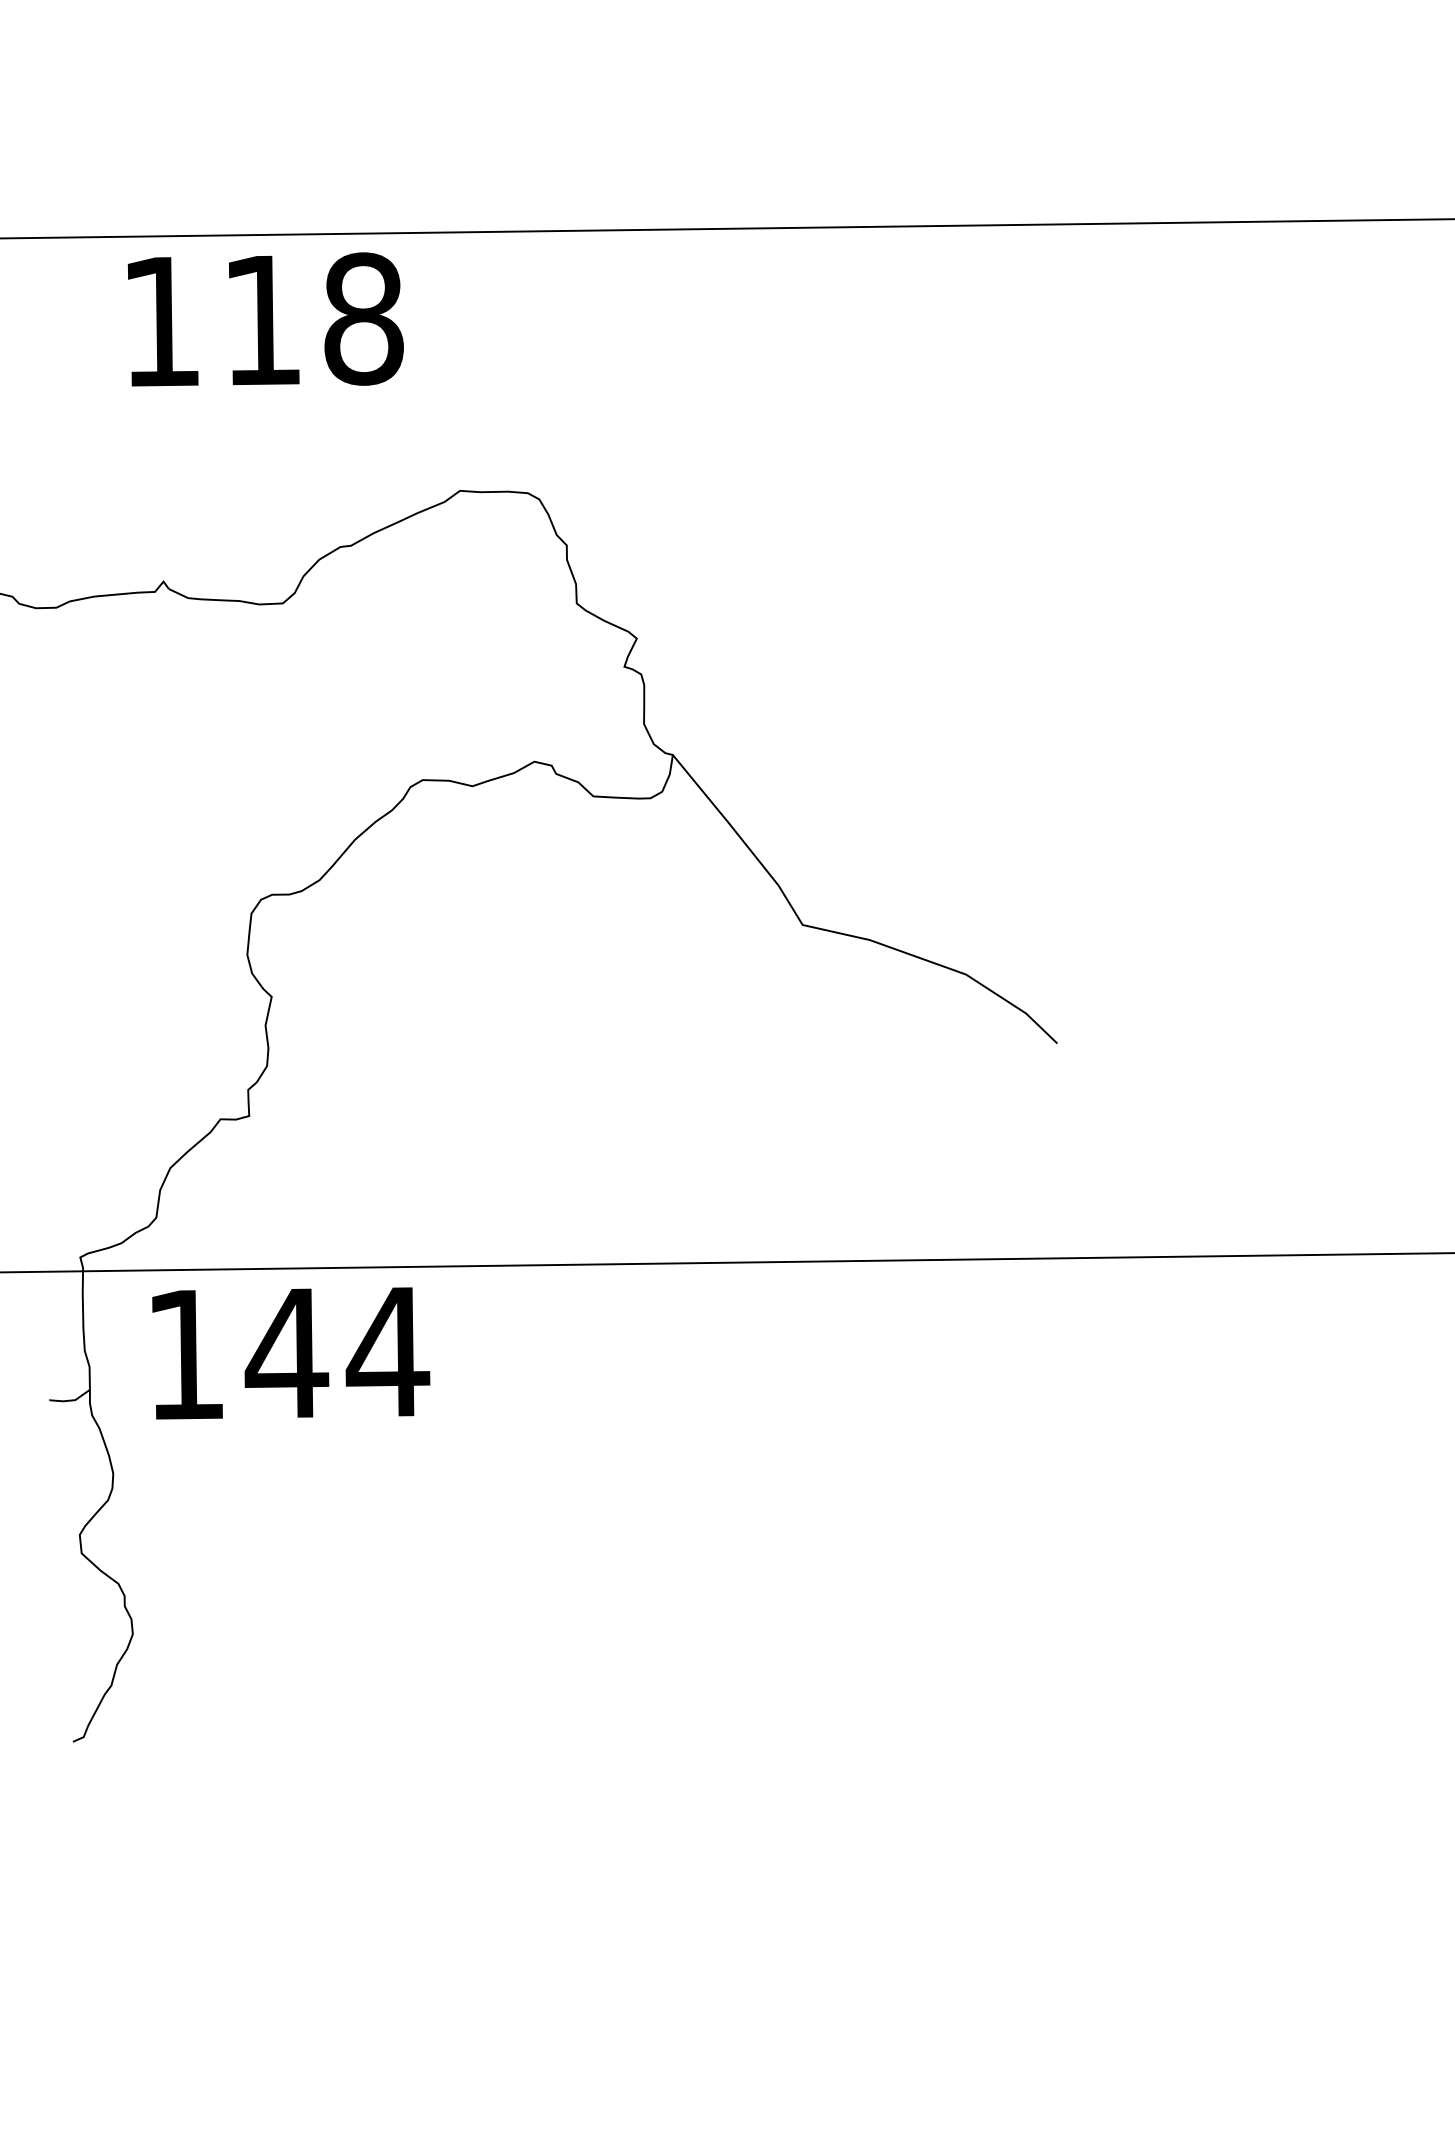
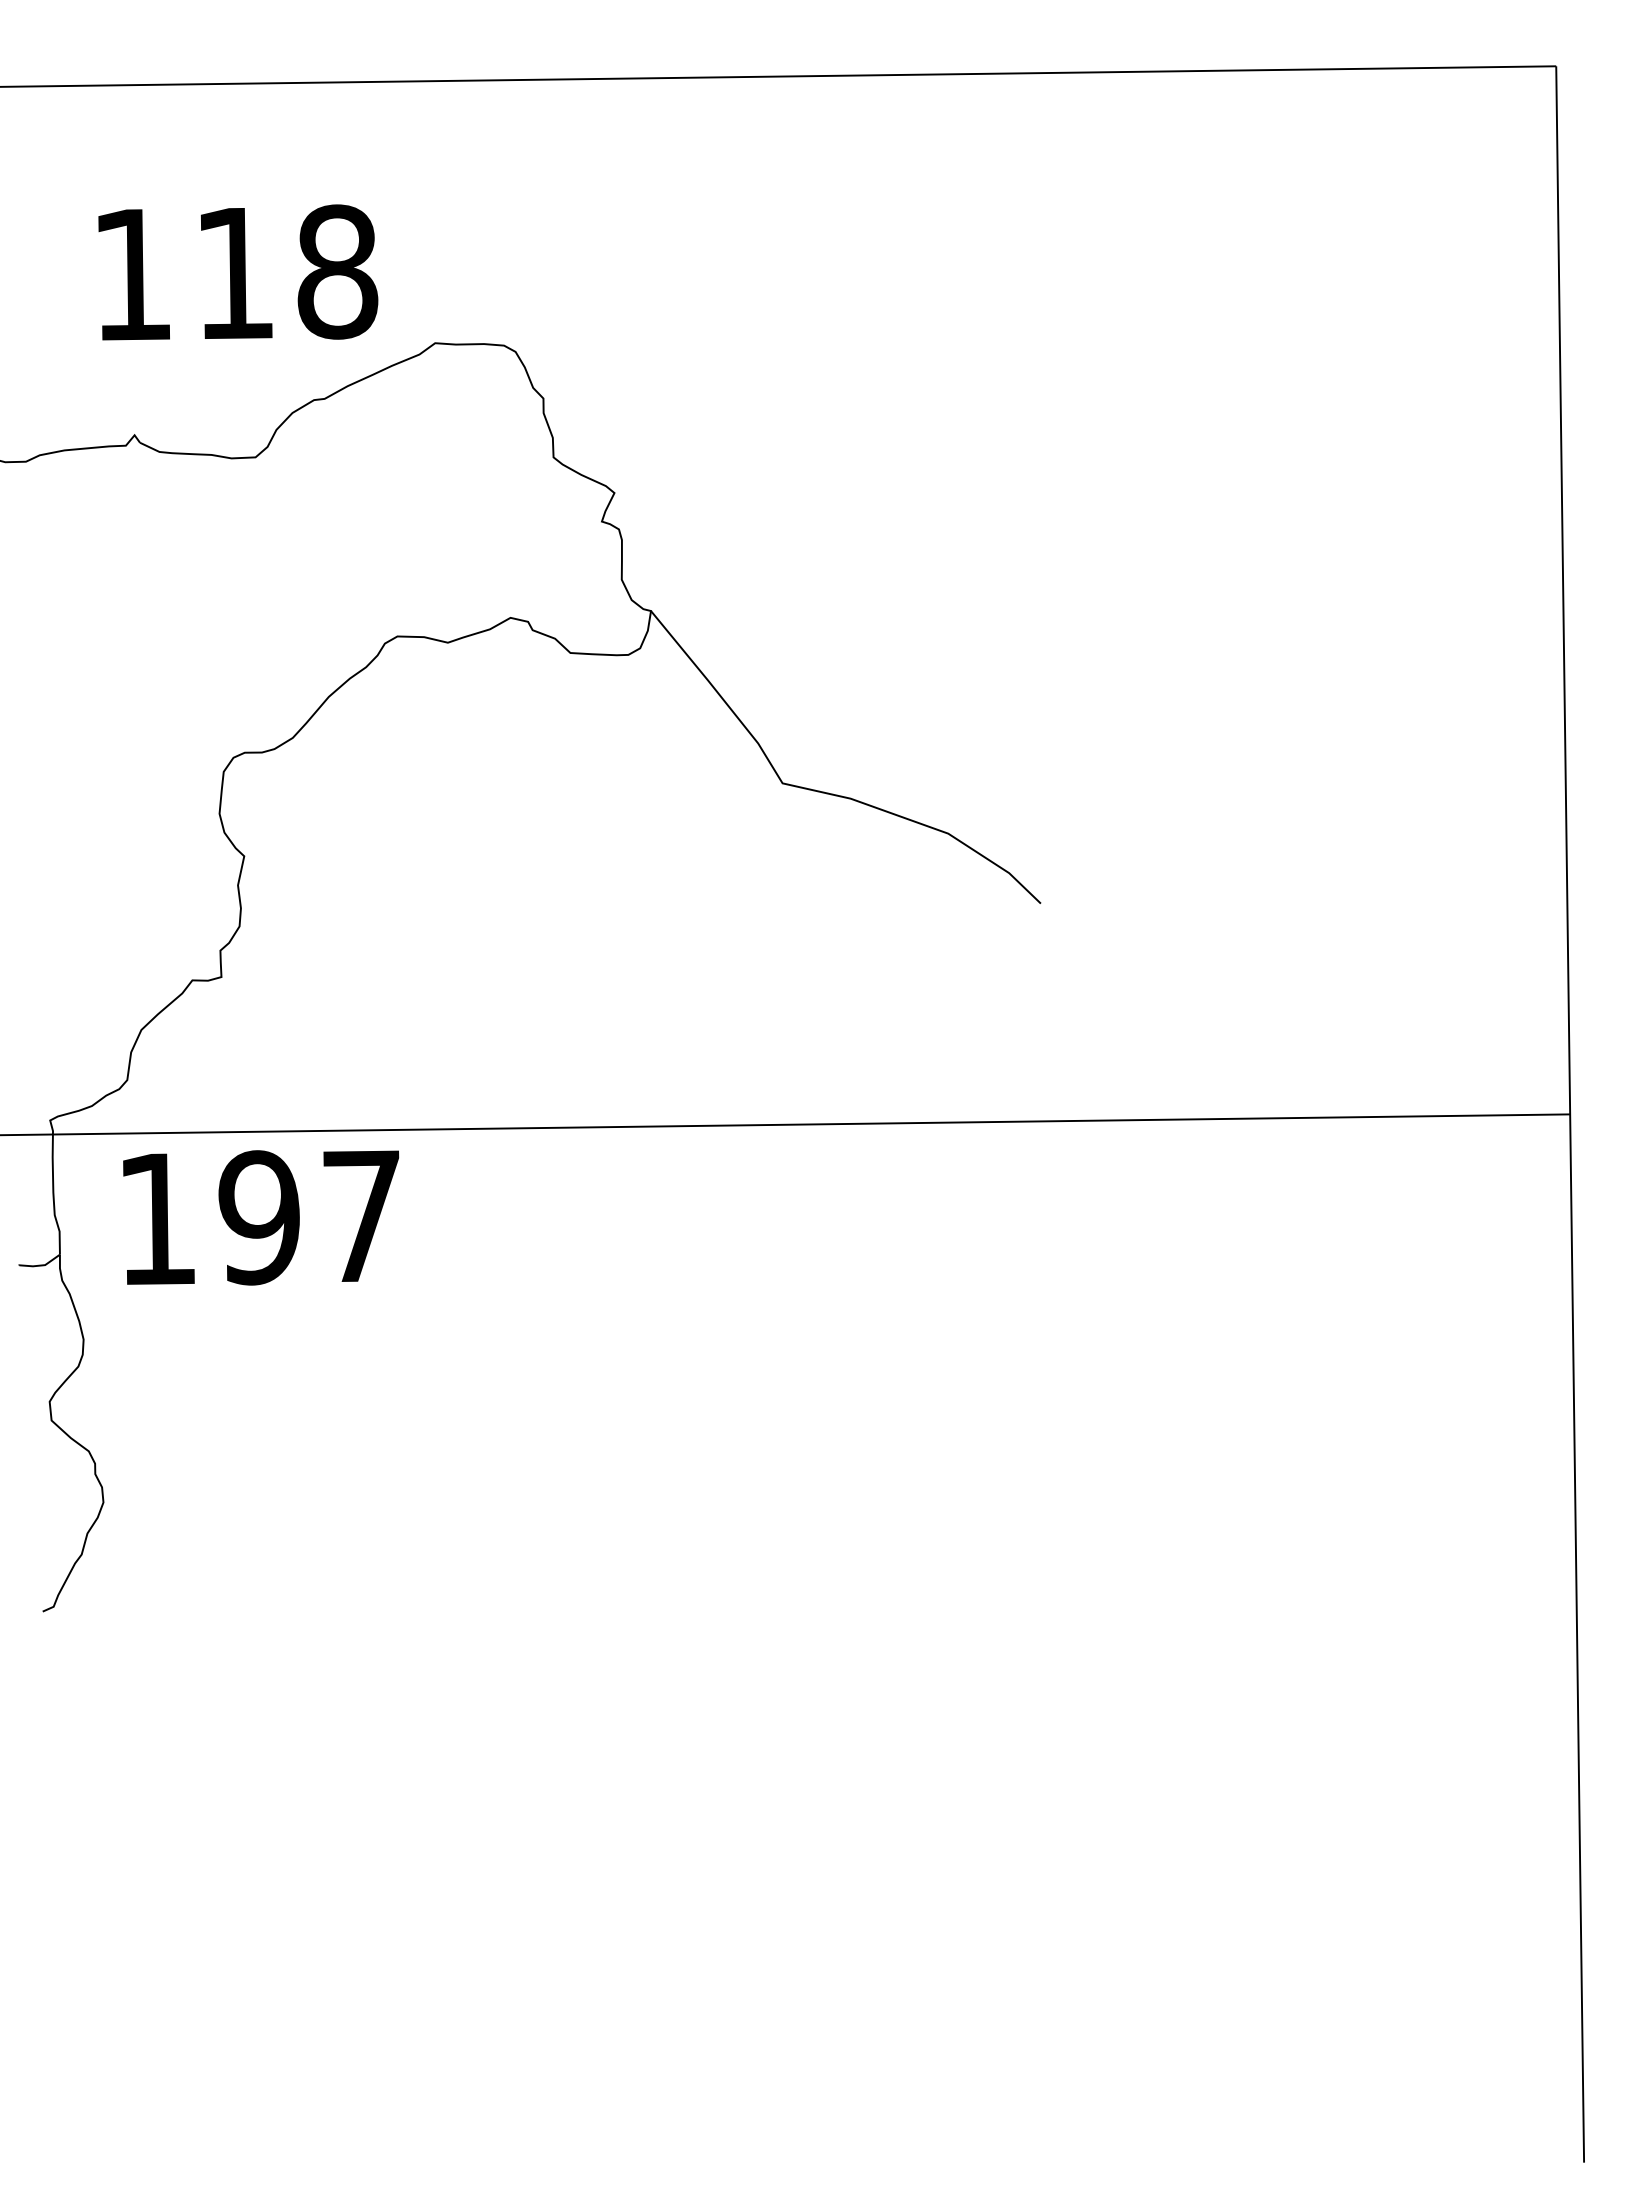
text: (266, 319) -> (238, 272), moved
text: (337, 1353) -> (310, 1217), 144 -> 197

